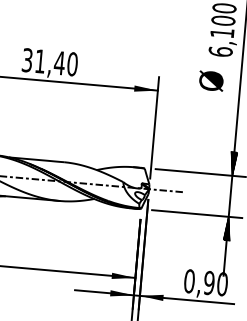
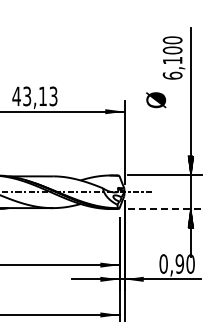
text: (49, 62) -> (34, 96), 31,40 -> 43,13
text: (211, 81) -> (156, 100), moved
line: (197, 214) -> (165, 209), solid -> dashed

